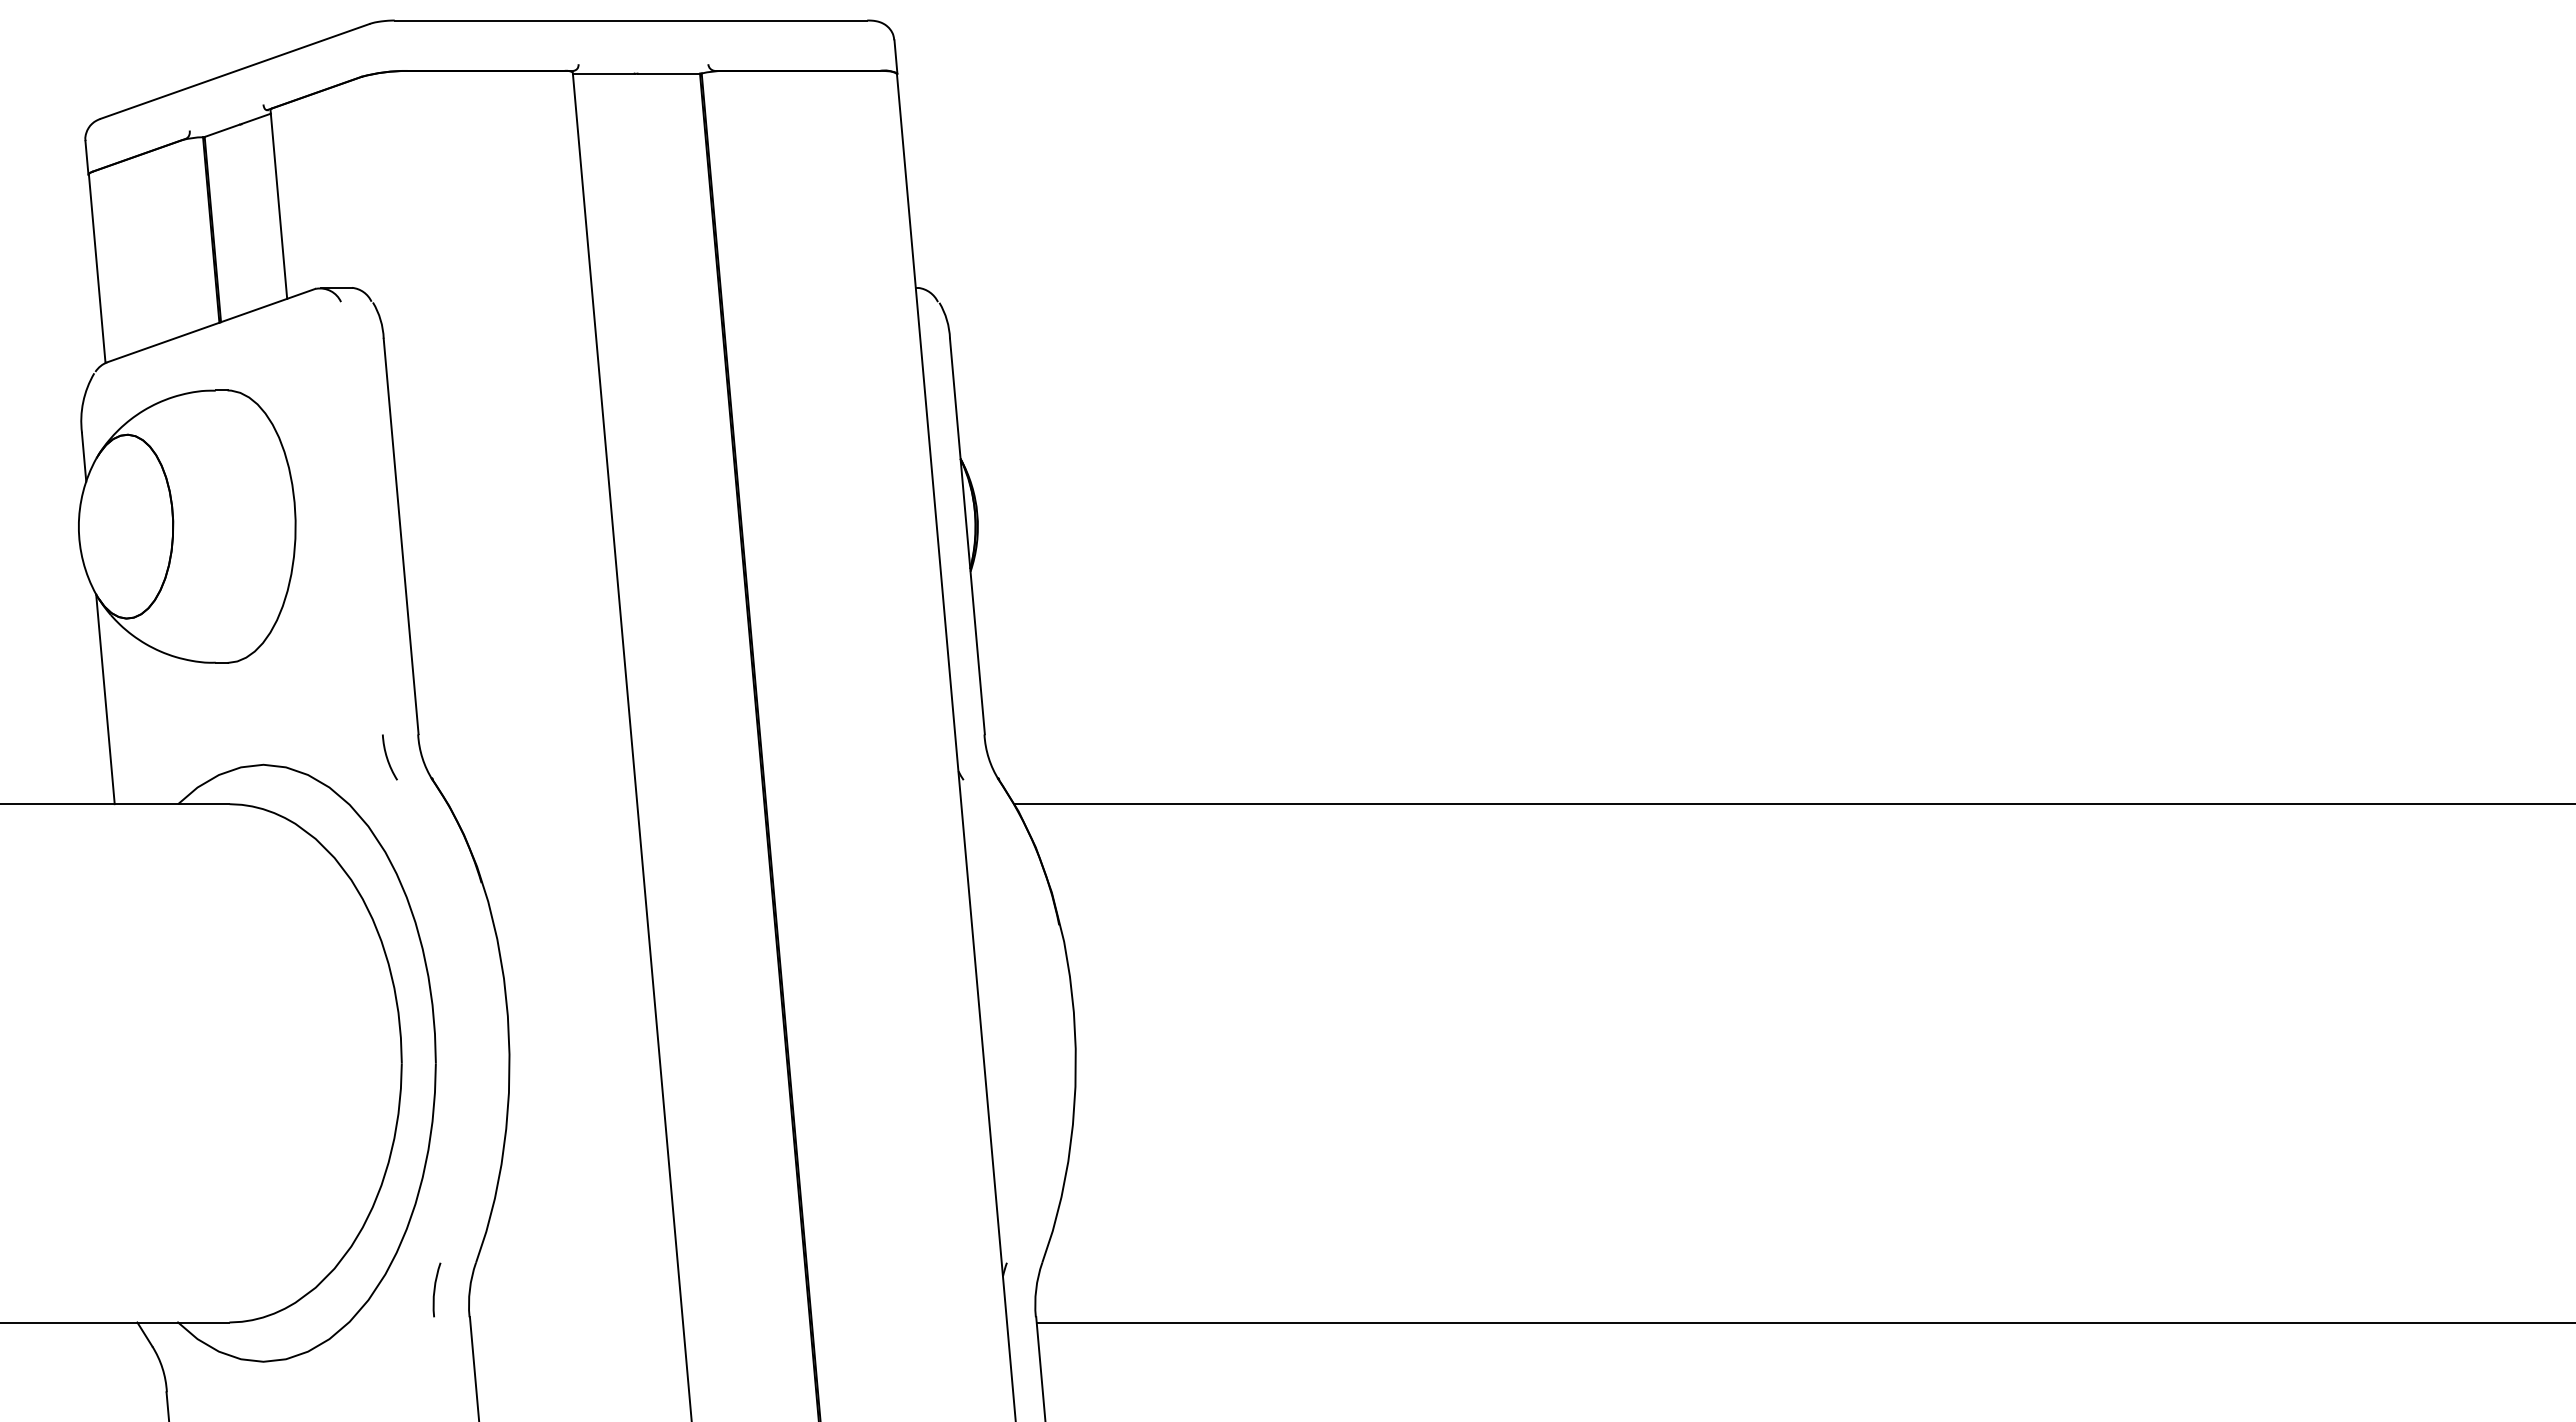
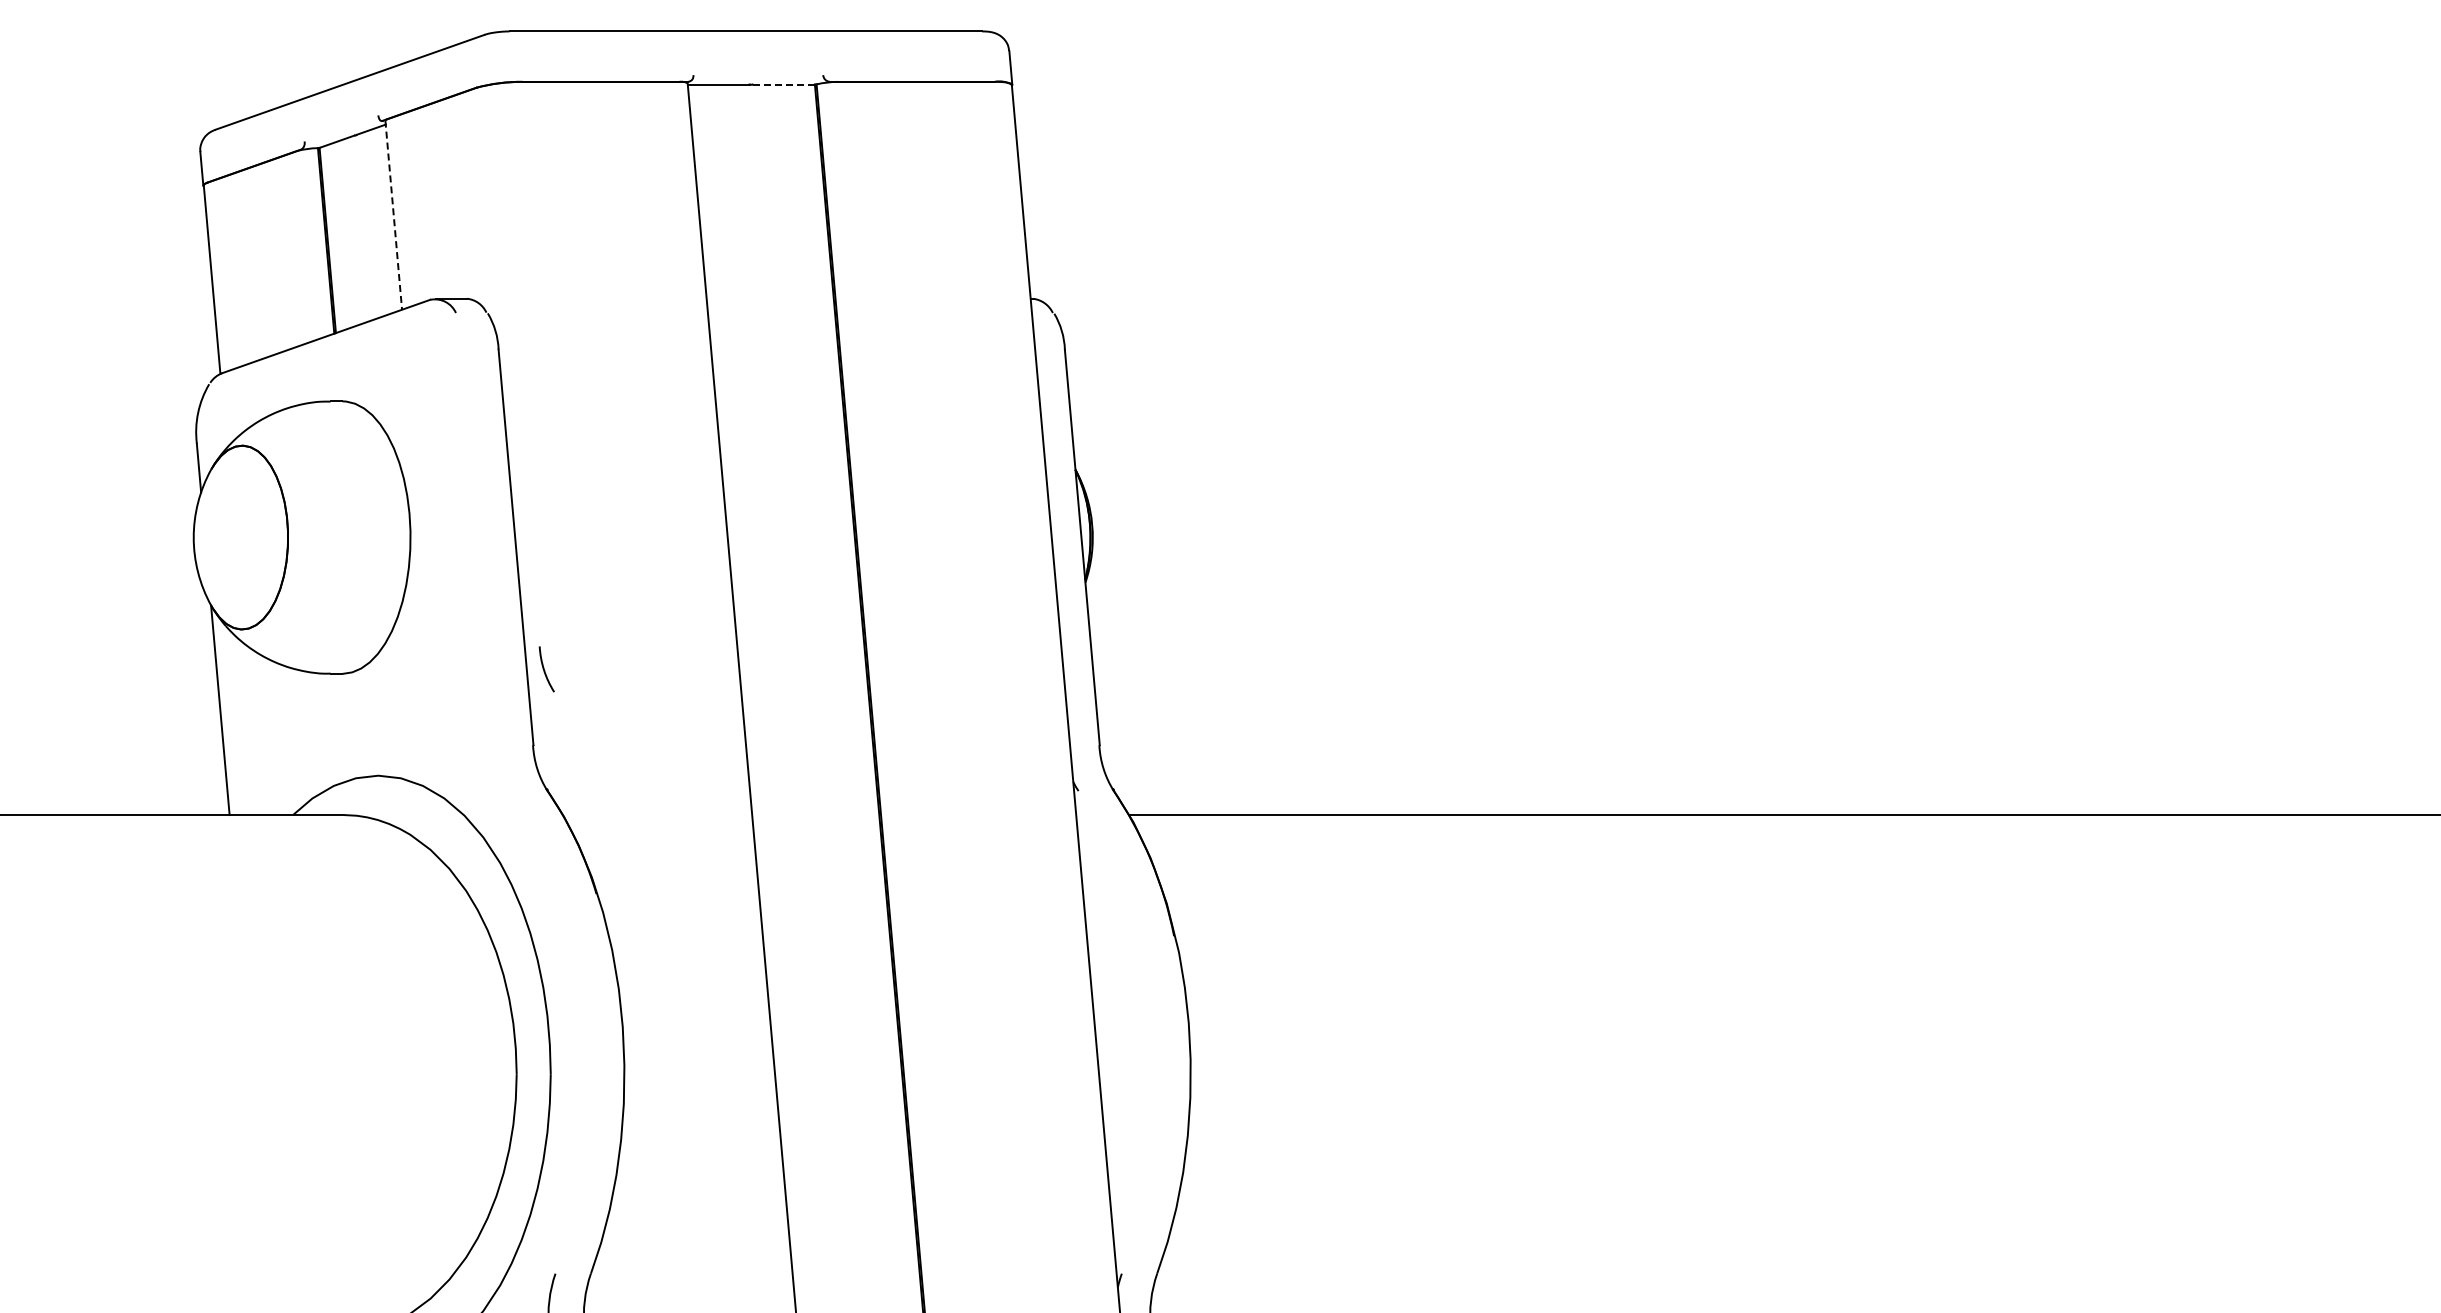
line: (669, 73) -> (784, 84), solid -> dashed
line: (278, 204) -> (393, 215), solid -> dashed
arc: (388, 758) -> (545, 670), moved

